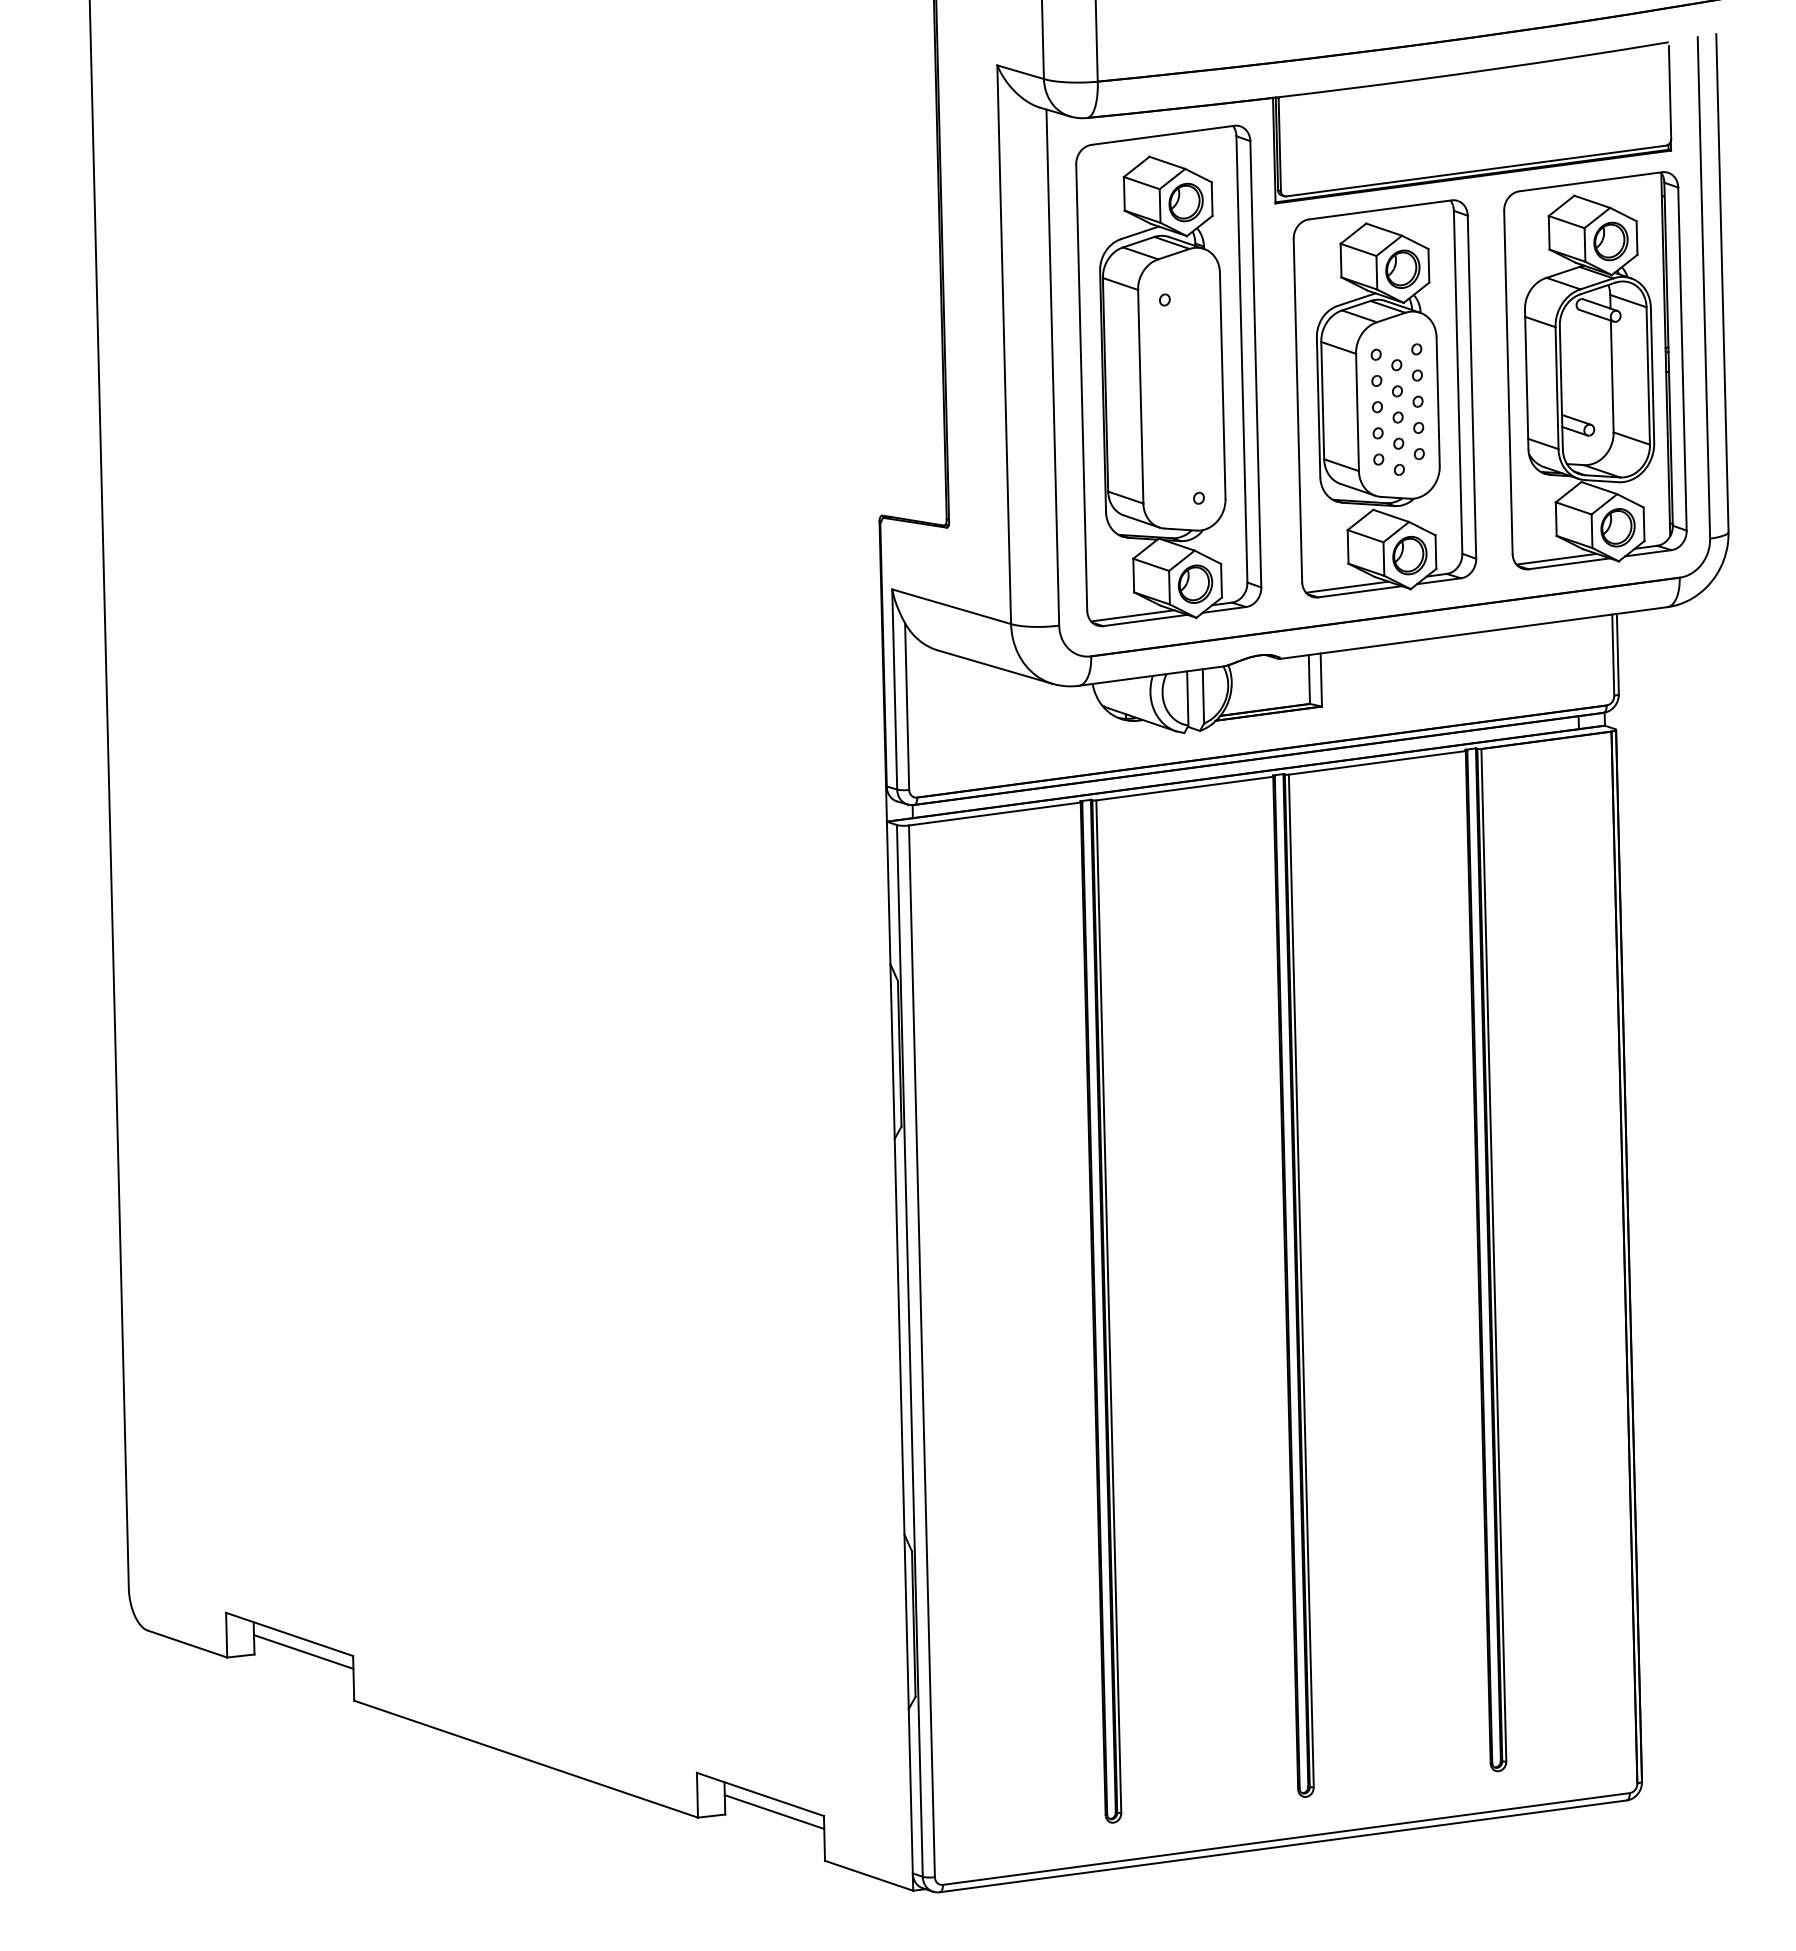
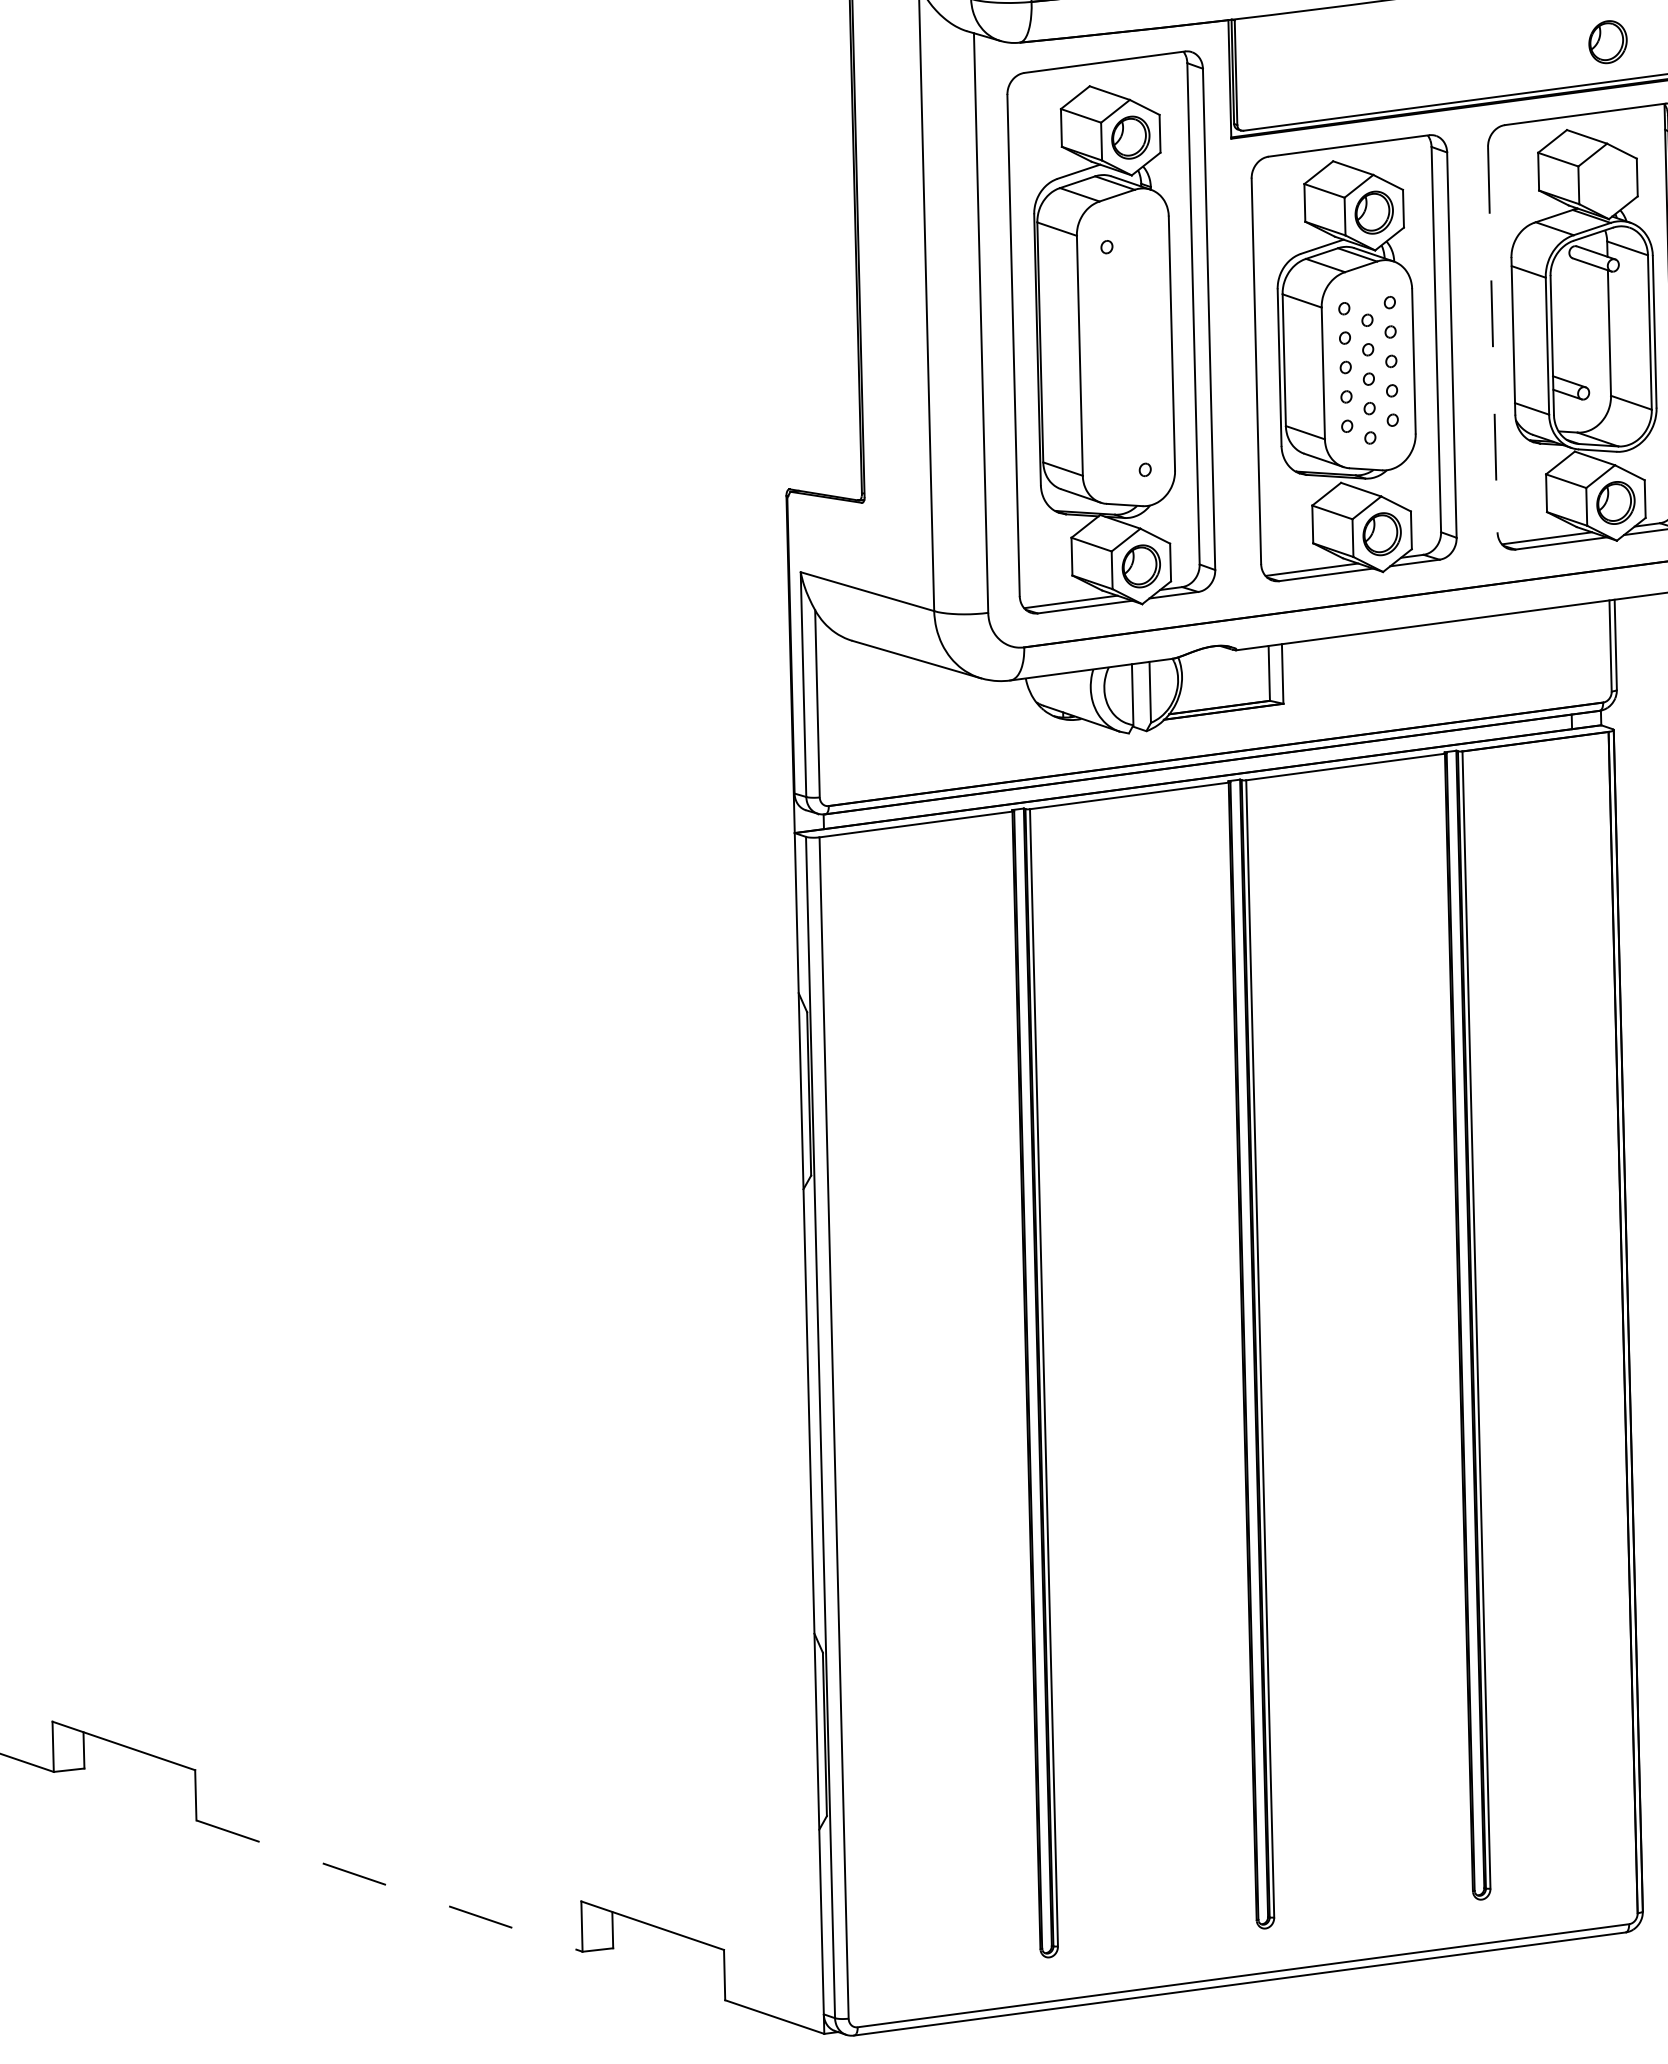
part: (1610, 241) -> (1607, 42), moved
line: (1508, 382) -> (1492, 339), solid -> dashed
line: (303, 1651) -> (139, 1765), removed
line: (526, 1759) -> (389, 1886), solid -> dashed
line: (774, 1811) -> (668, 1944), removed

